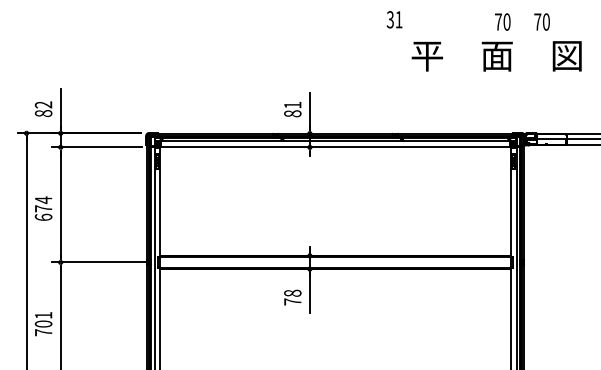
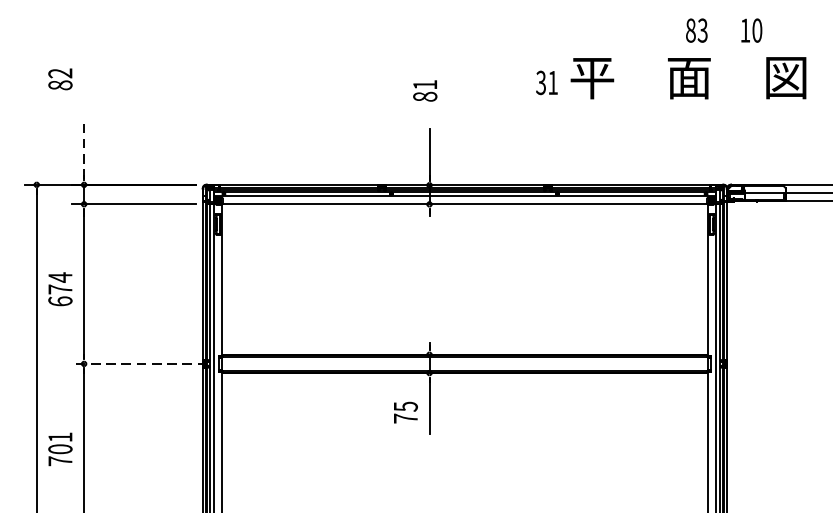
text: (394, 19) -> (546, 82), moved
text: (502, 21) -> (696, 29), 70 -> 83
text: (537, 21) -> (745, 29), 70 -> 10
text: (43, 108) -> (60, 78), moved
line: (60, 109) -> (83, 151), solid -> dashed
text: (292, 109) -> (424, 90), moved
line: (100, 262) -> (139, 363), solid -> dashed
text: (292, 292) -> (405, 405), 78 -> 75

